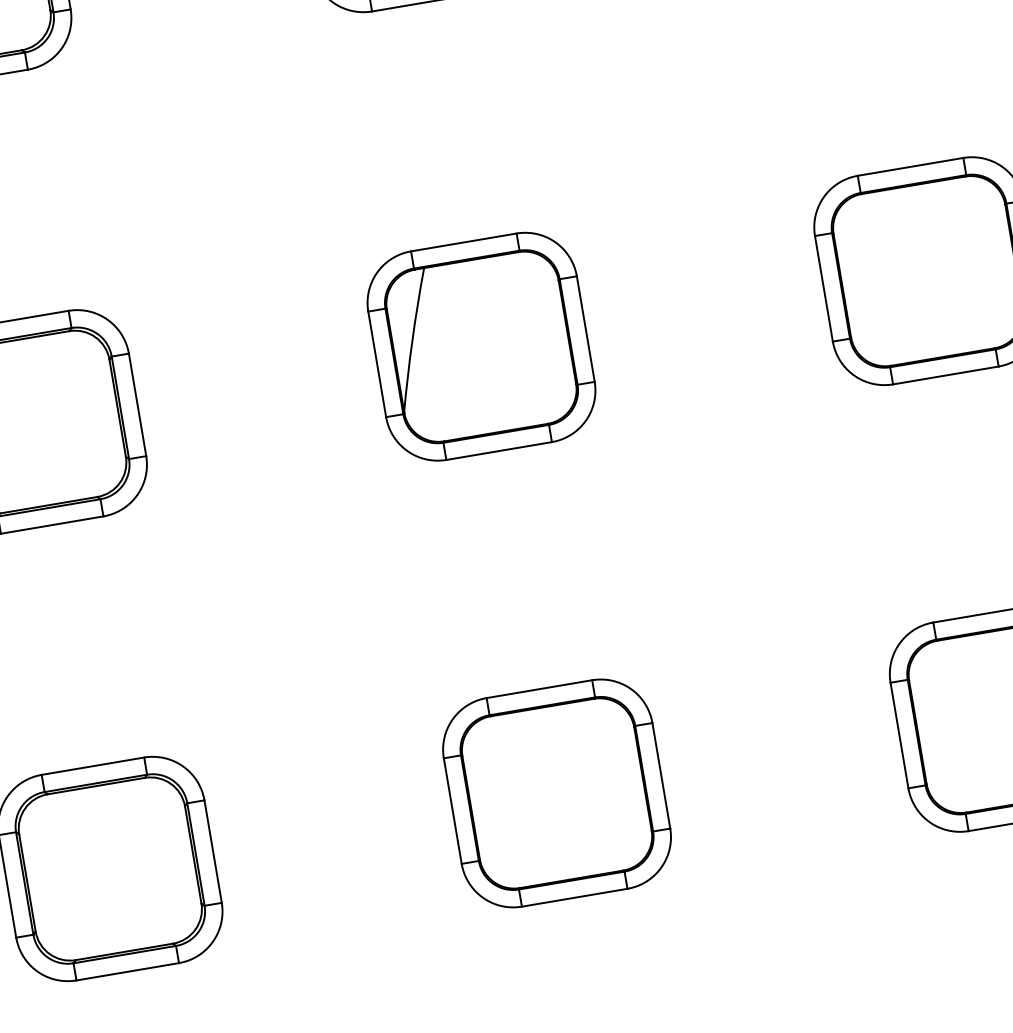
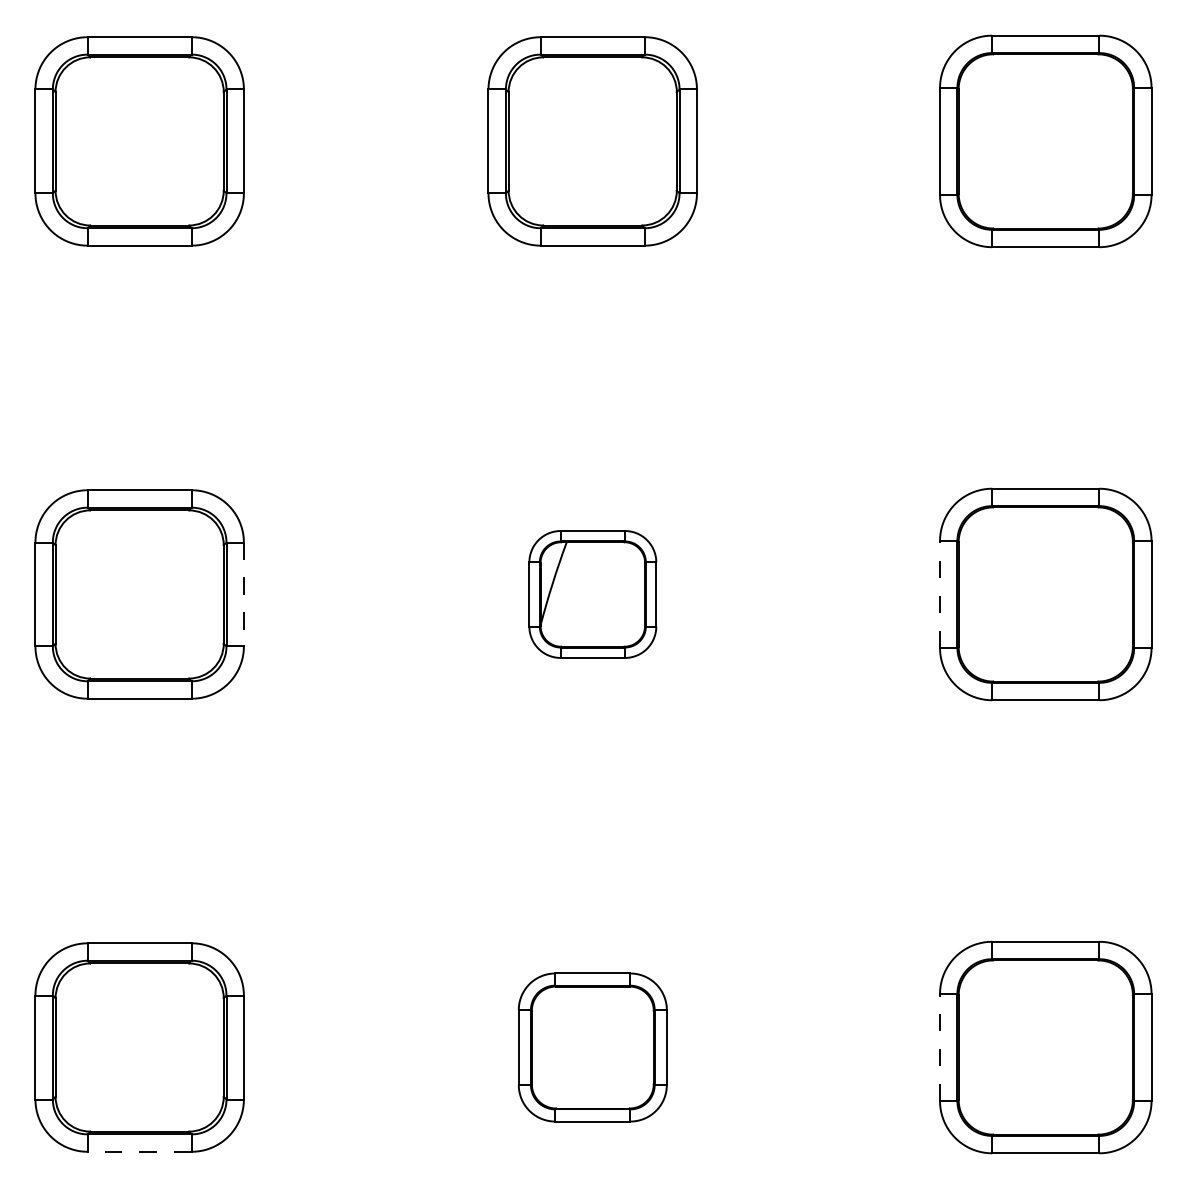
line: (824, 288) -> (940, 594), solid -> dashed
part: (481, 346) -> (592, 594), size x0.6
line: (137, 404) -> (243, 594), solid -> dashed
line: (899, 735) -> (940, 1047), solid -> dashed
part: (556, 793) -> (592, 1047), size x0.7
line: (127, 971) -> (139, 1151), solid -> dashed

